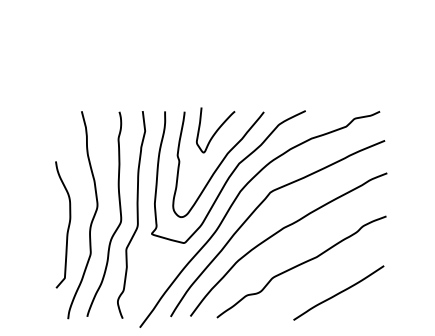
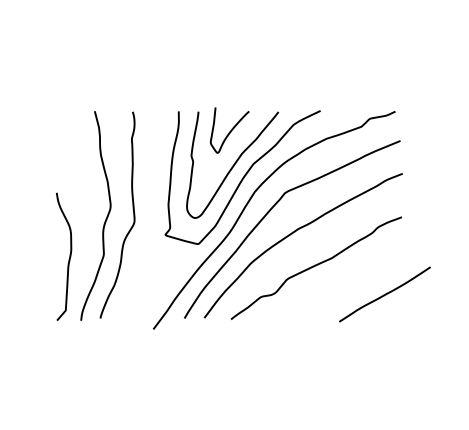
curve: (137, 214) -> (150, 215), removed
curve: (68, 224) -> (69, 256), moved
curve: (338, 293) -> (384, 294), moved

